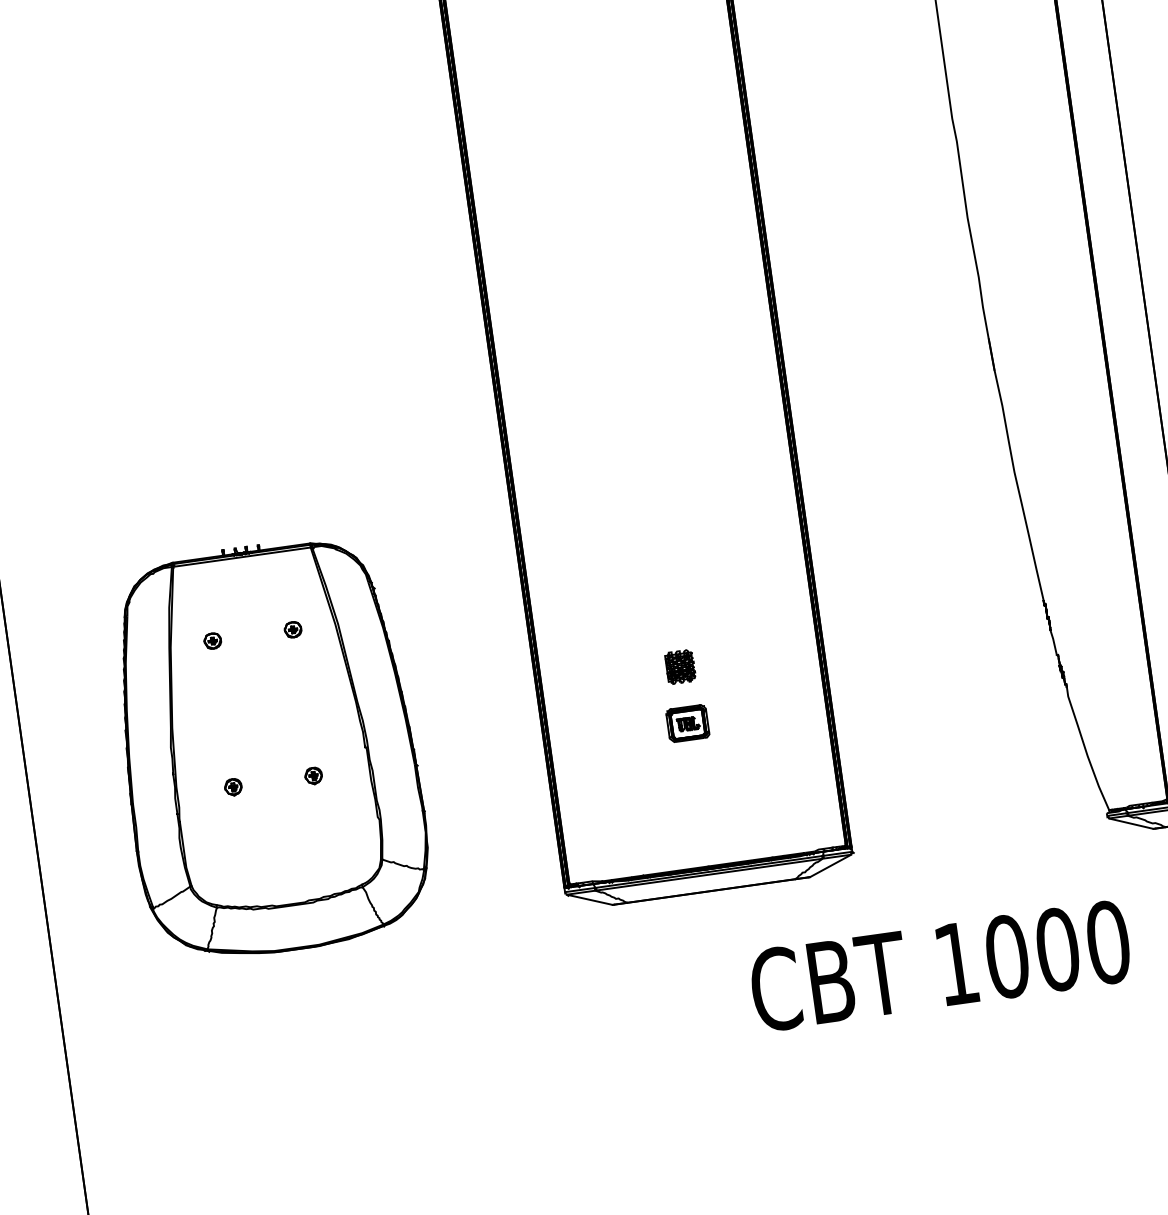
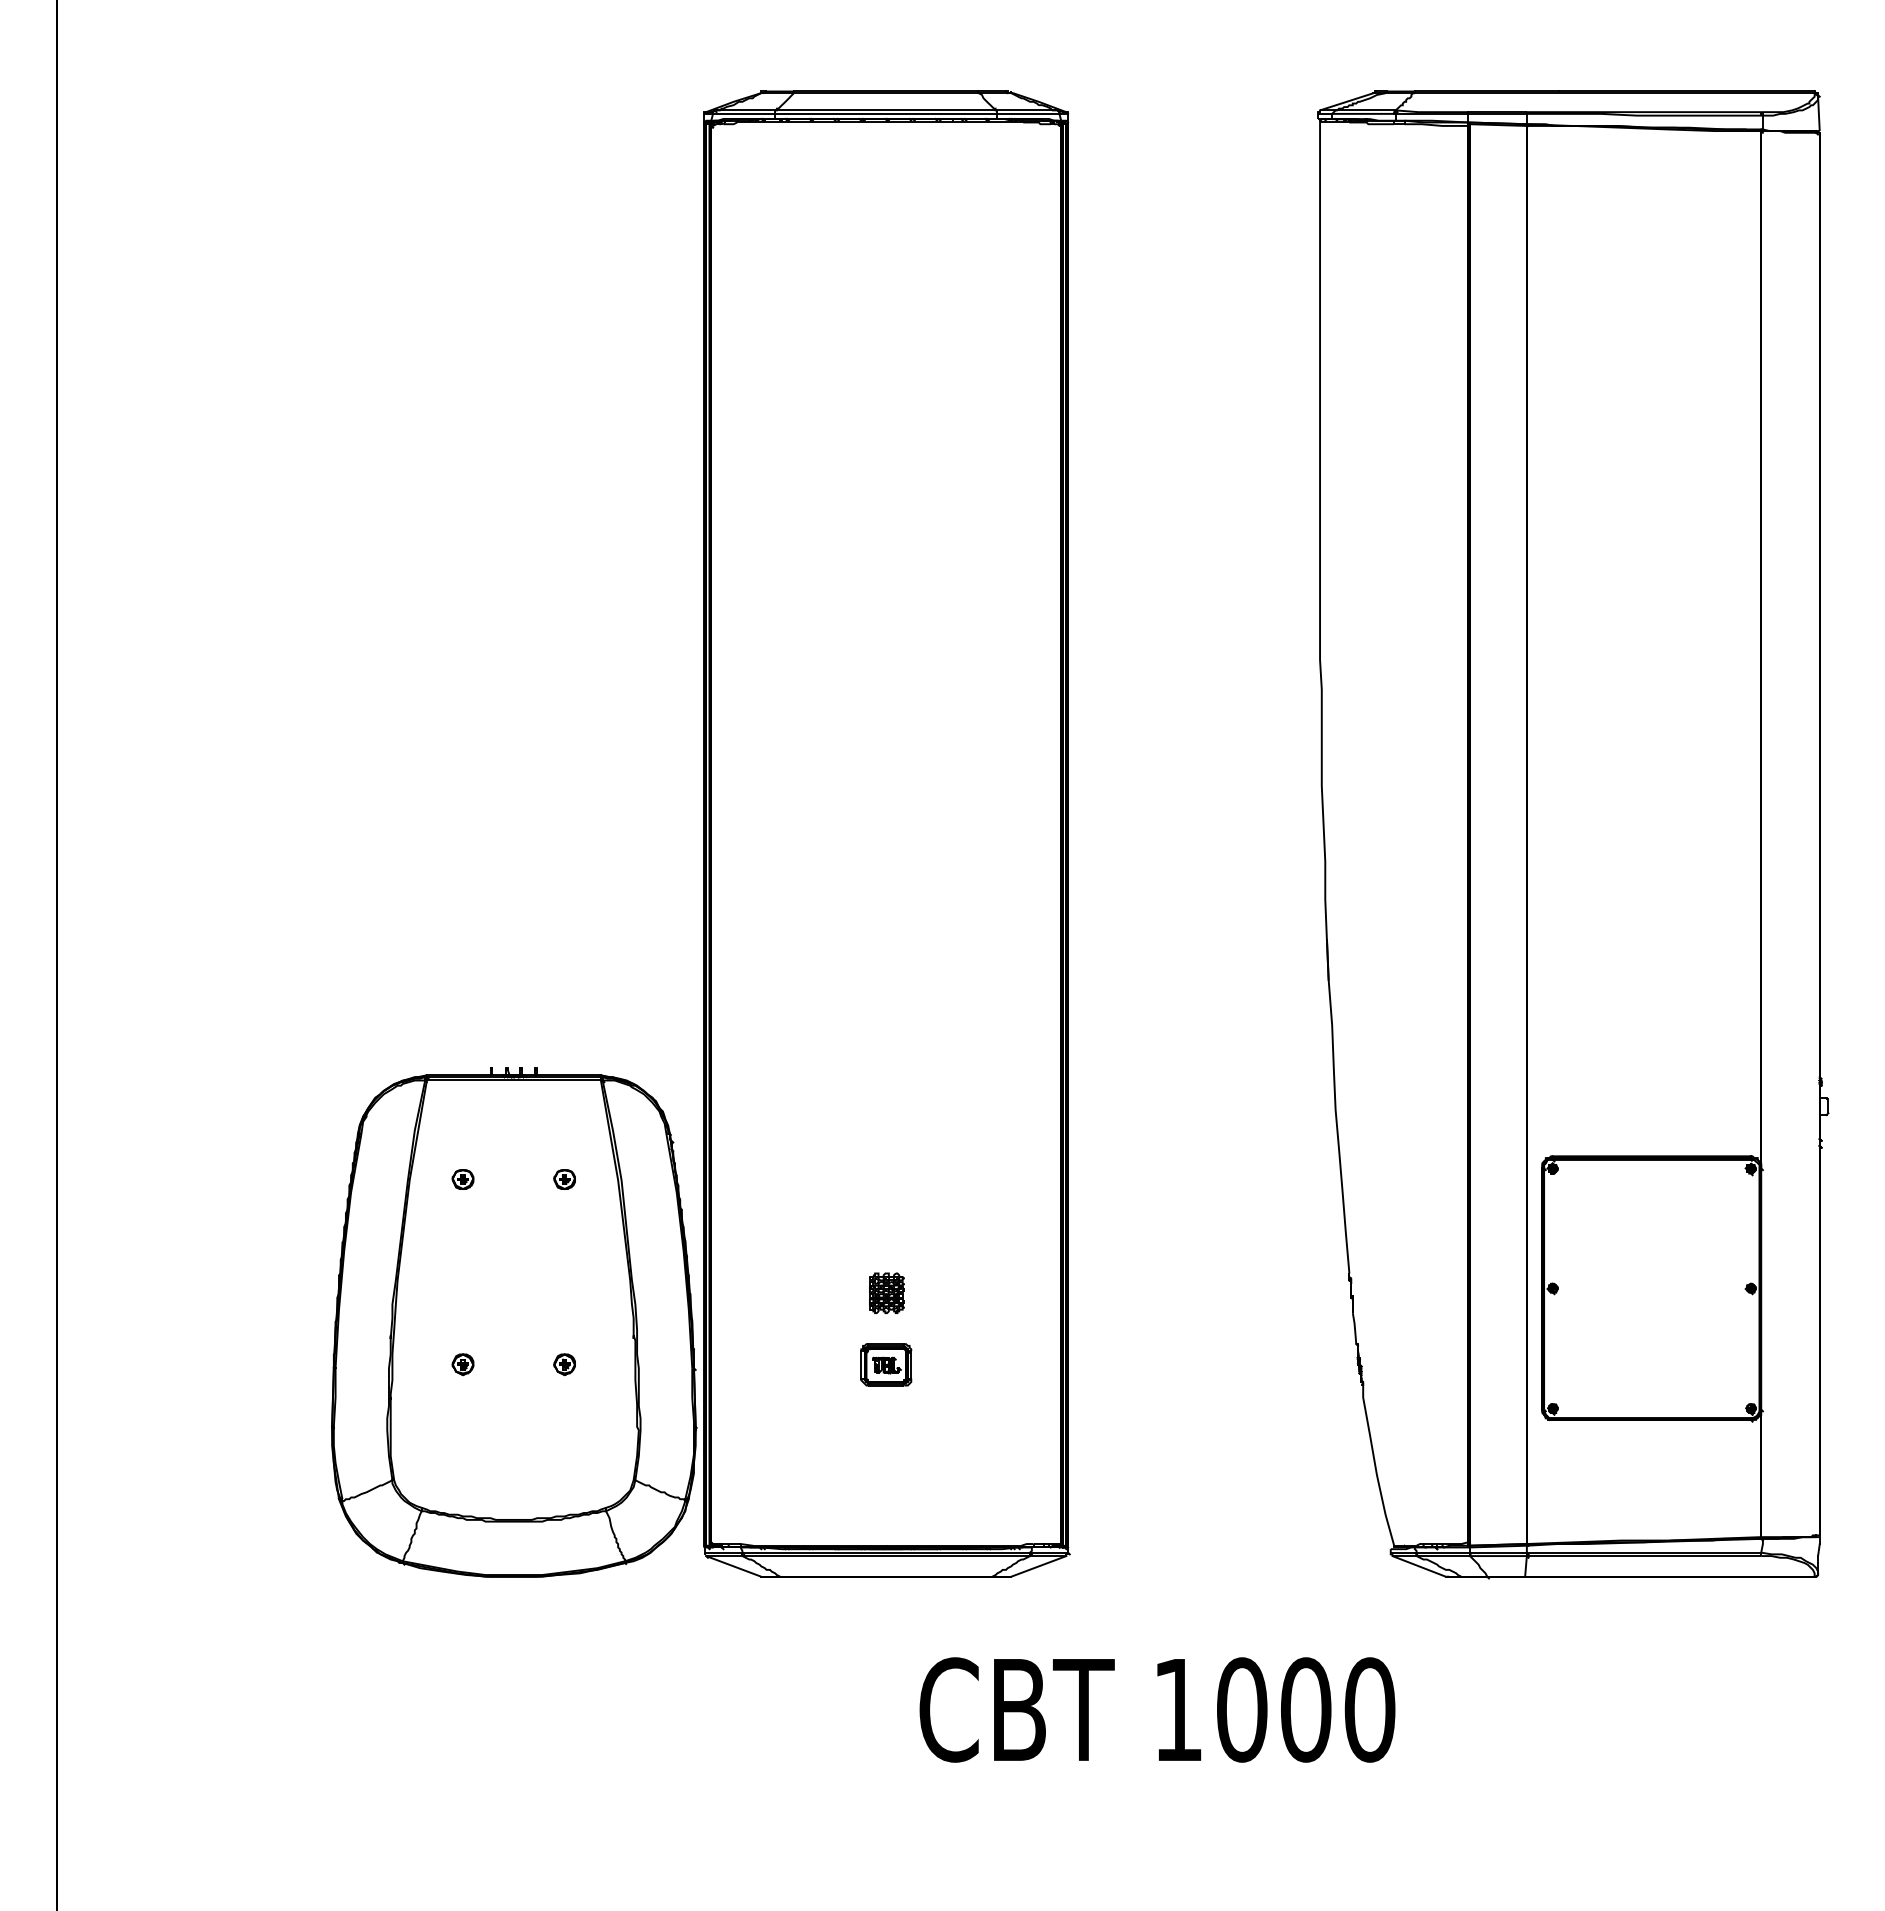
part: (269, 748) -> (514, 1322), moved

